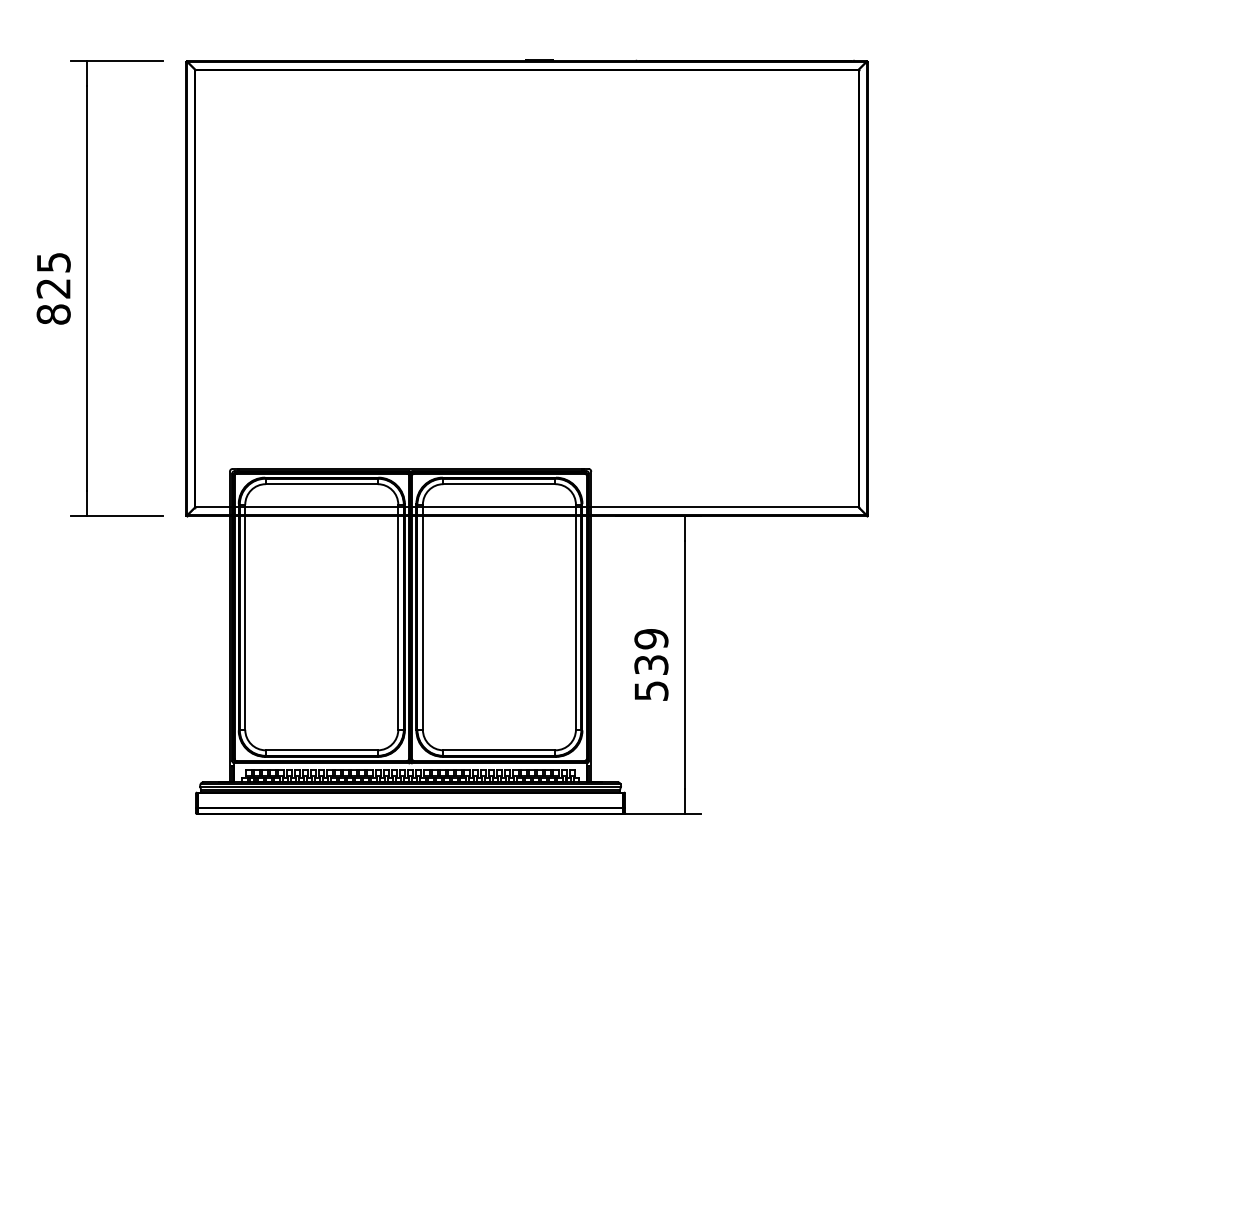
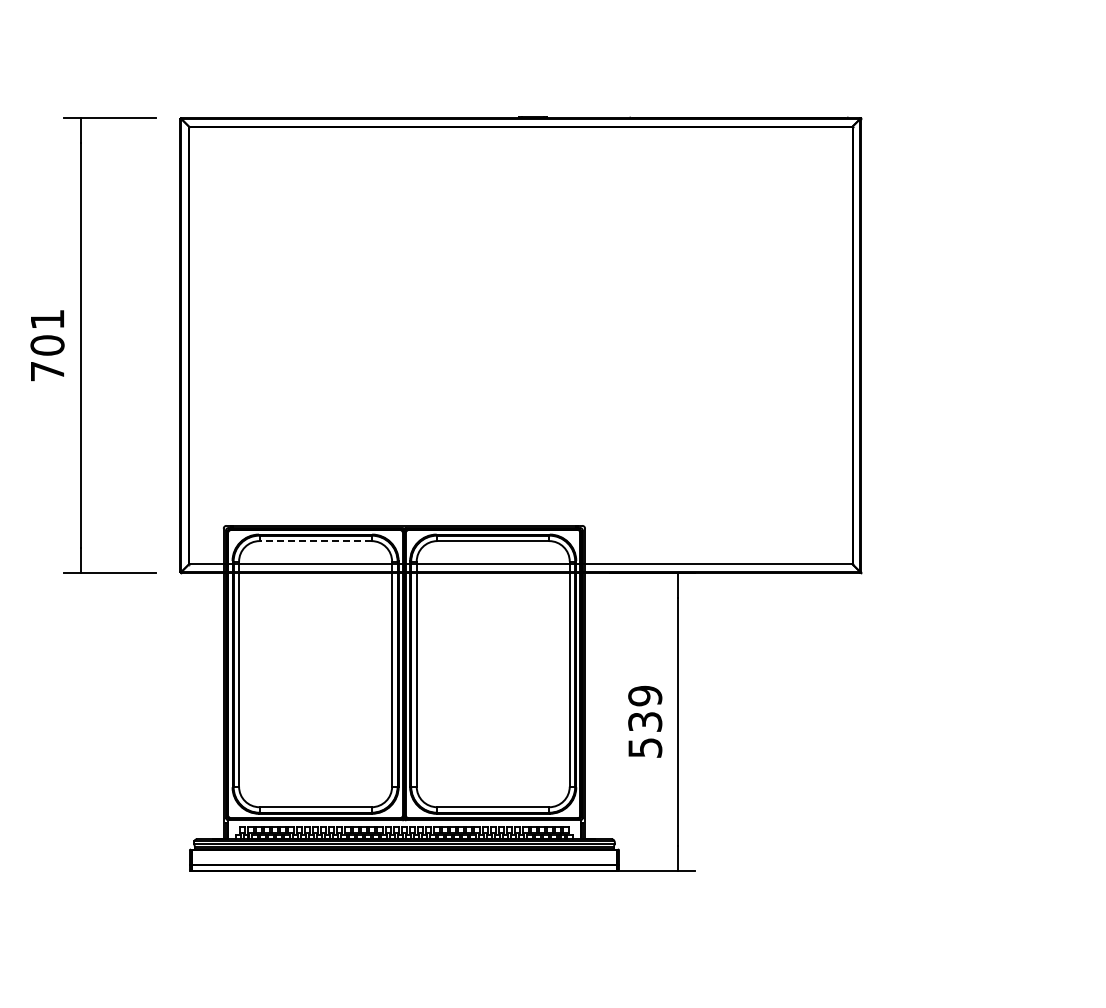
text: (53, 288) -> (47, 345), 825 -> 701
line: (321, 484) -> (315, 541), solid -> dashed

